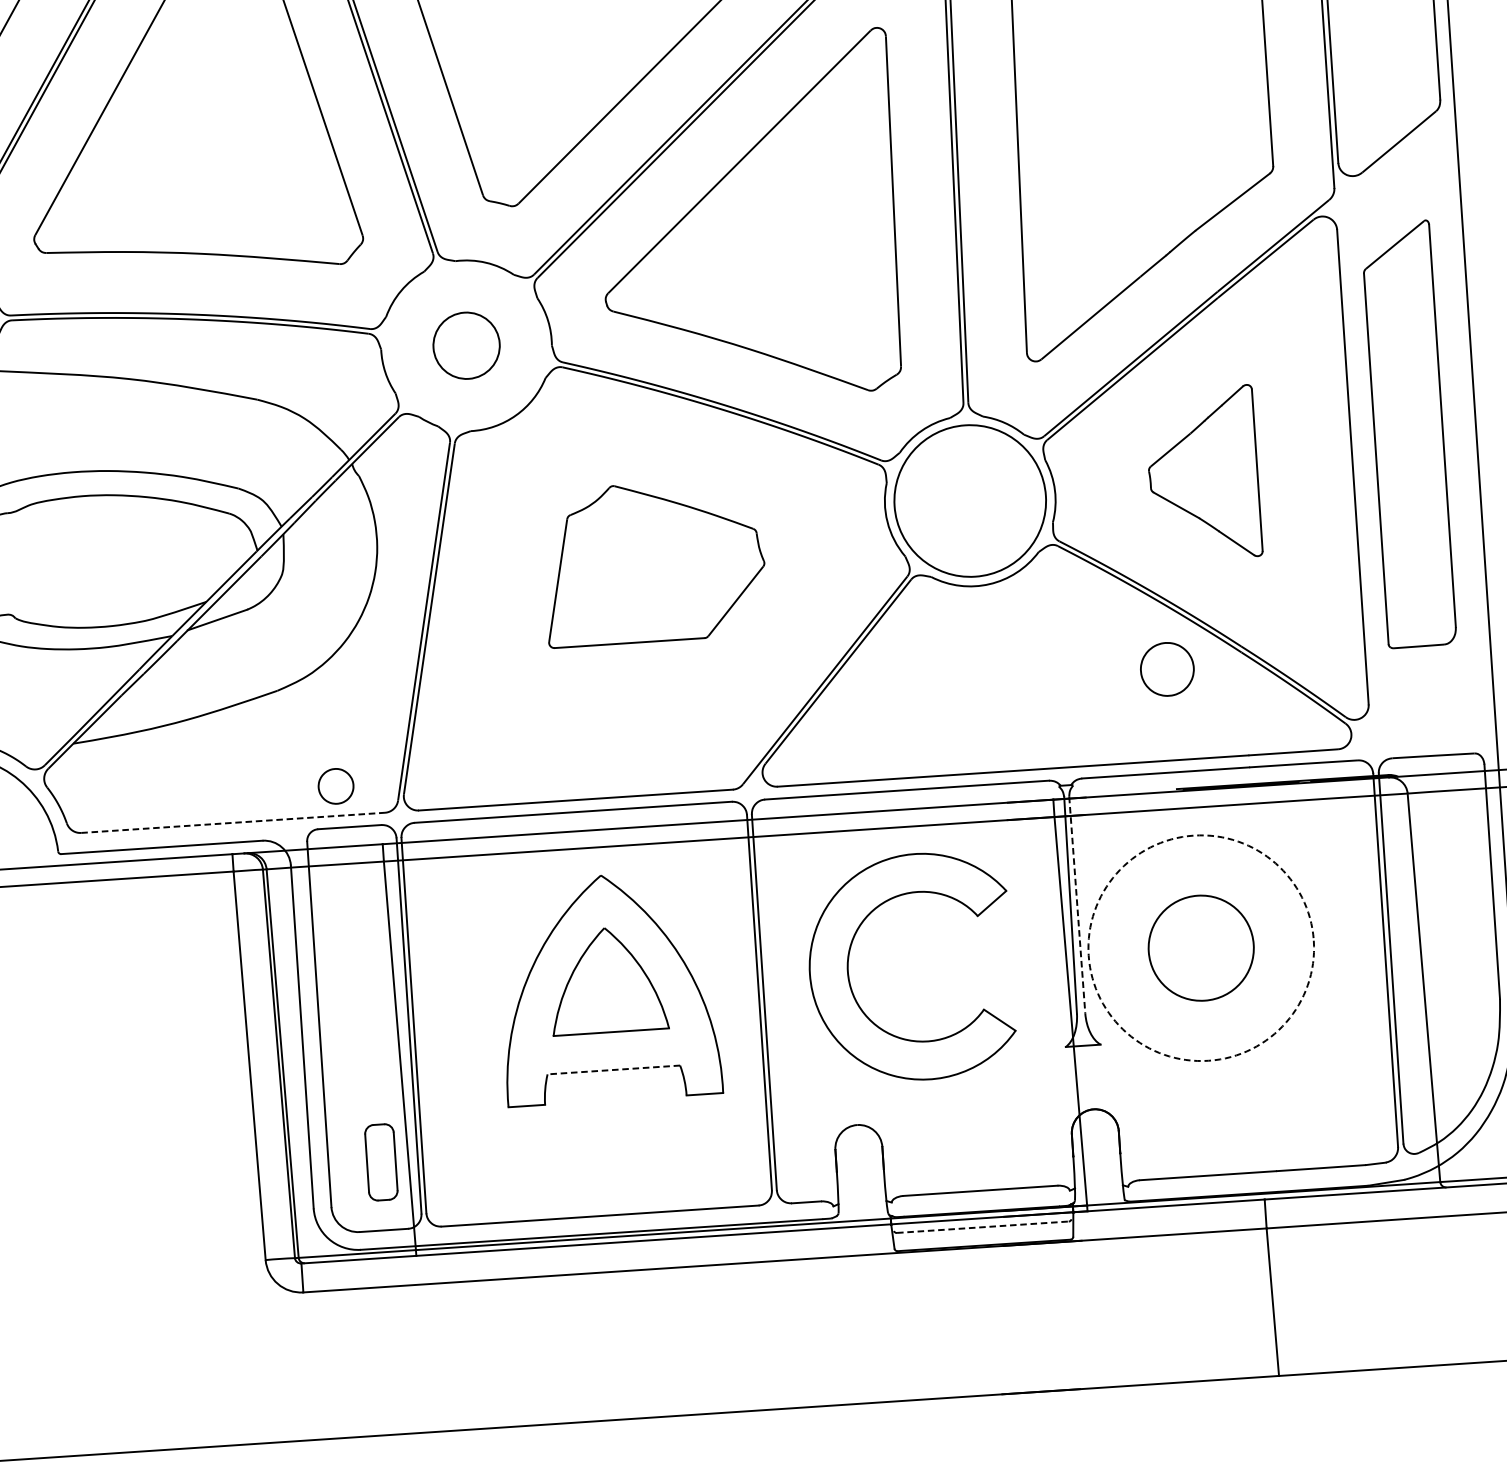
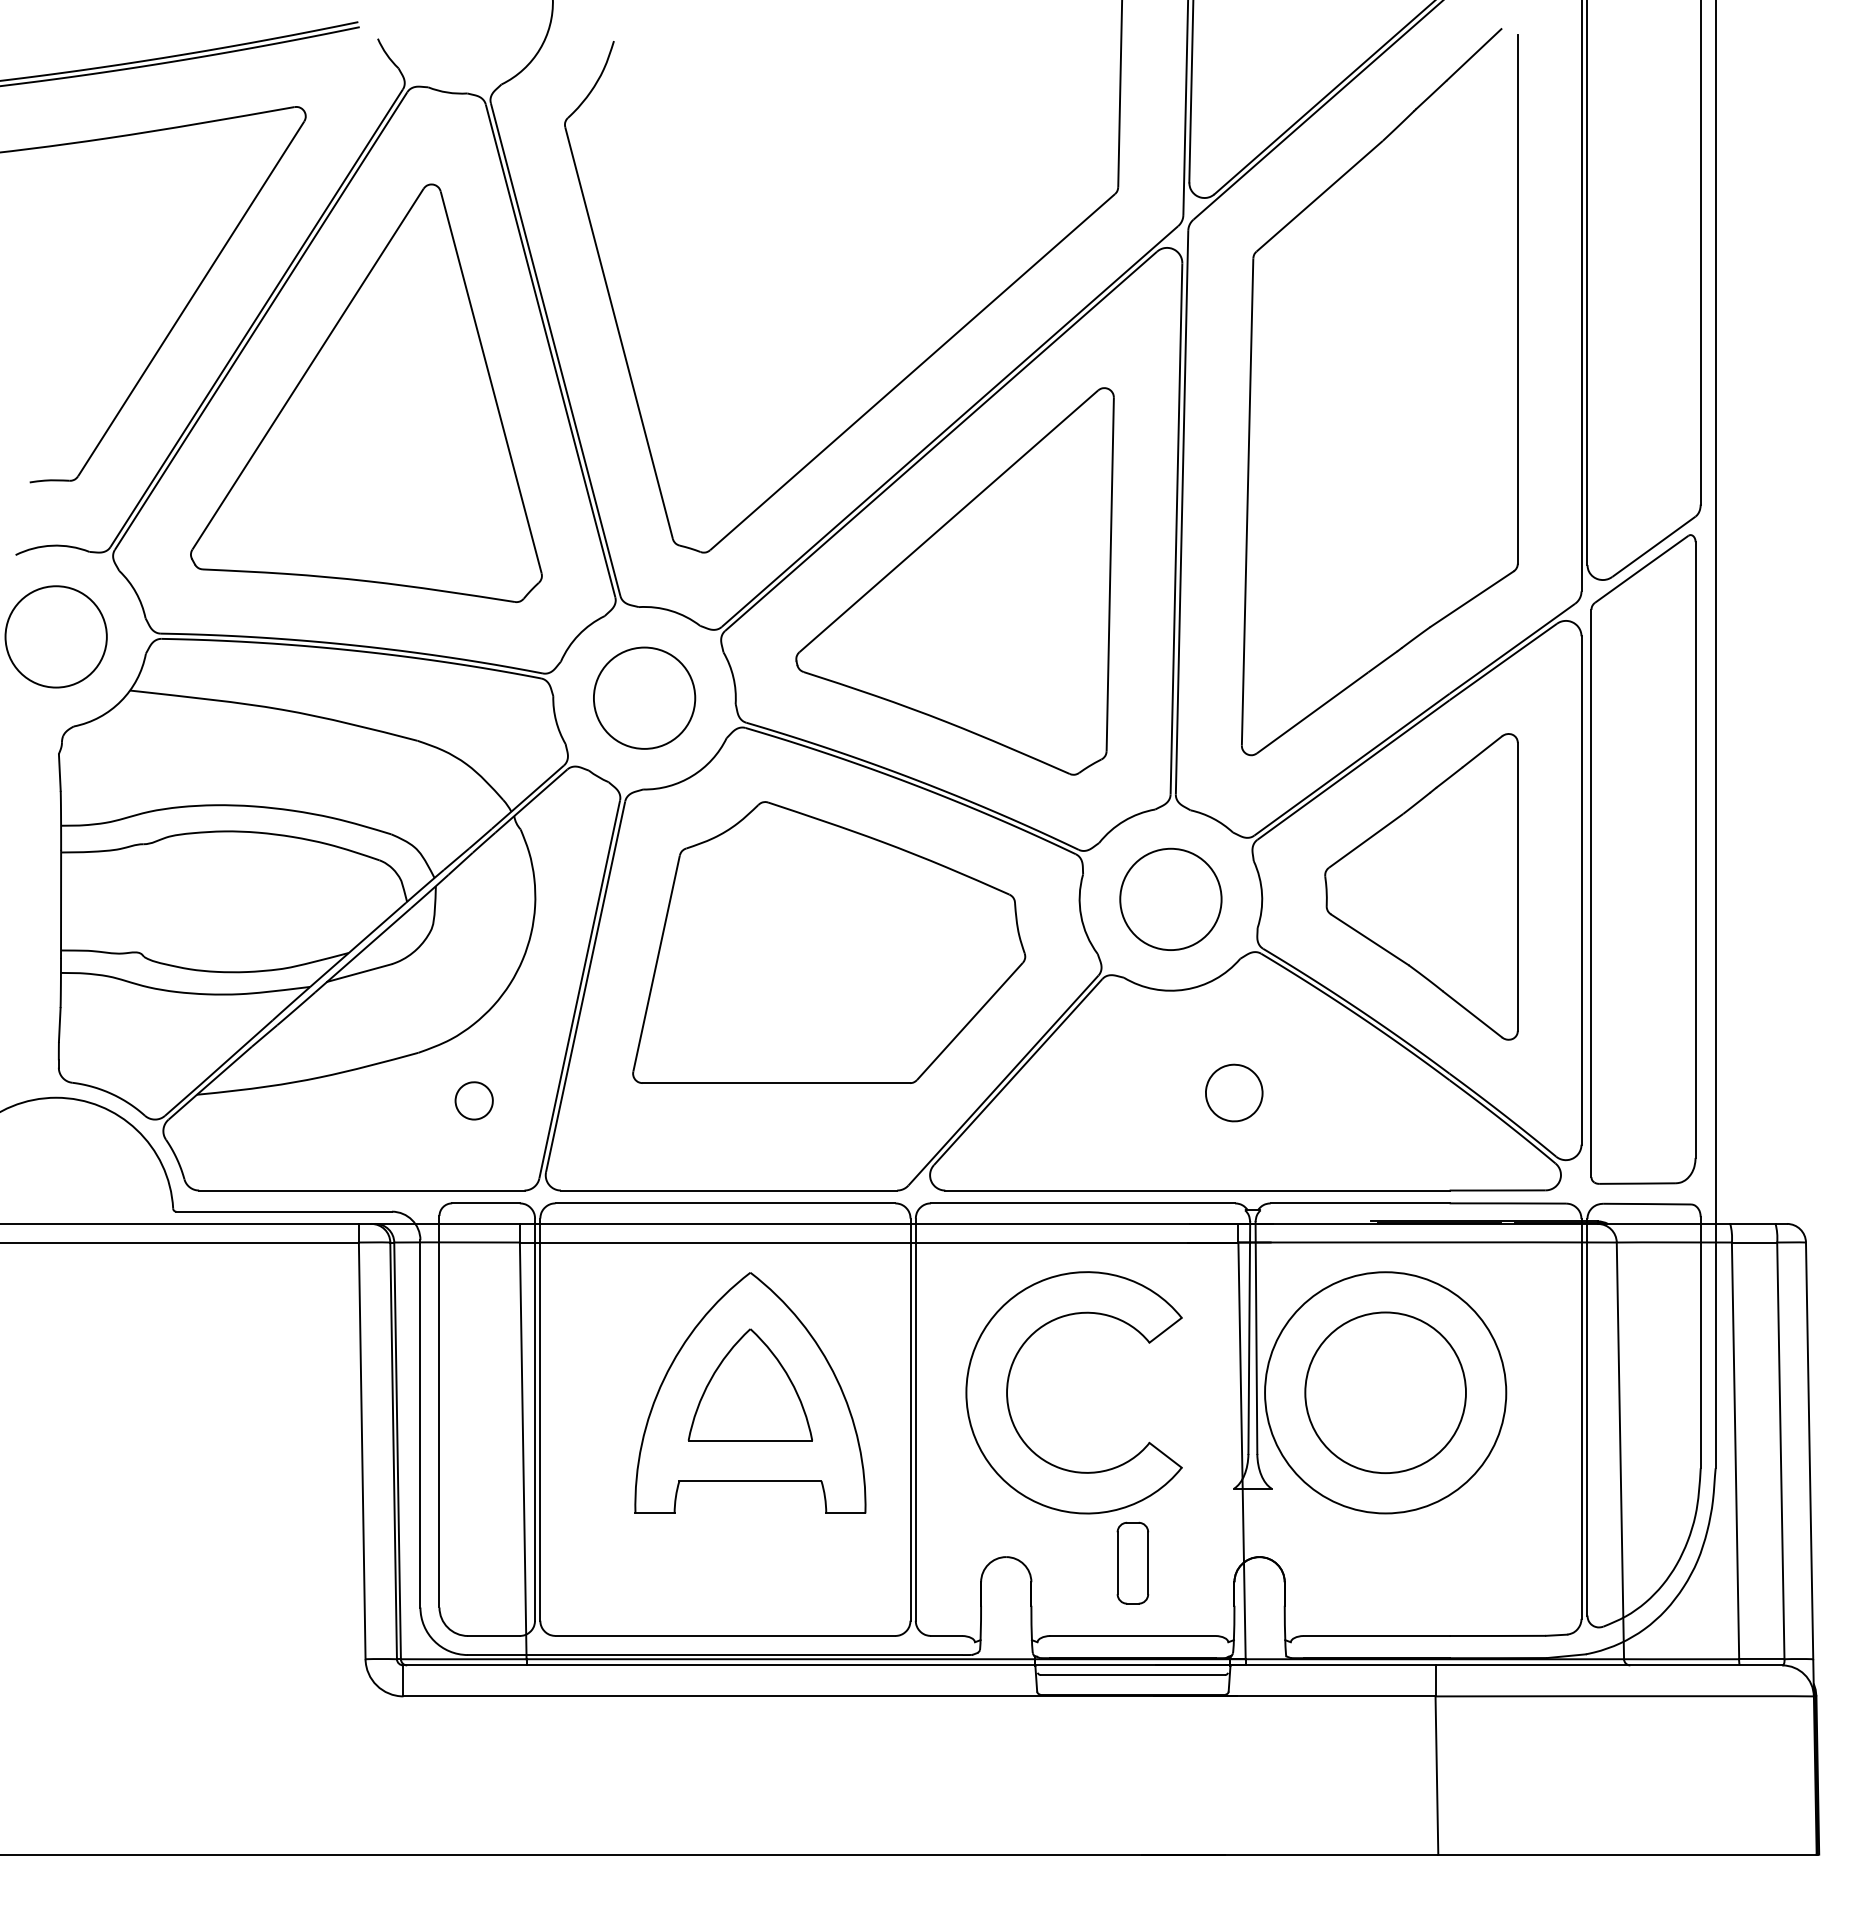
circle: (466, 345) -> (644, 697), size x1.43
part: (1408, 434) -> (1643, 859), size x1.43
part: (1203, 473) -> (1421, 886), size x1.67
circle: (969, 501) -> (1170, 899), size x0.62
part: (654, 562) -> (829, 942), size x1.67
part: (1167, 668) -> (1234, 1092), moved
part: (335, 786) -> (473, 1100), moved
line: (232, 822) -> (361, 1190), dashed -> solid
line: (1077, 905) -> (1256, 1338), dashed -> solid
circle: (1201, 947) -> (1385, 1392), dashed -> solid
circle: (1201, 947) -> (1385, 1392), size x1.43
line: (613, 1070) -> (749, 1481), dashed -> solid
part: (380, 1161) -> (1132, 1562), moved
line: (982, 1227) -> (1132, 1675), dashed -> solid

